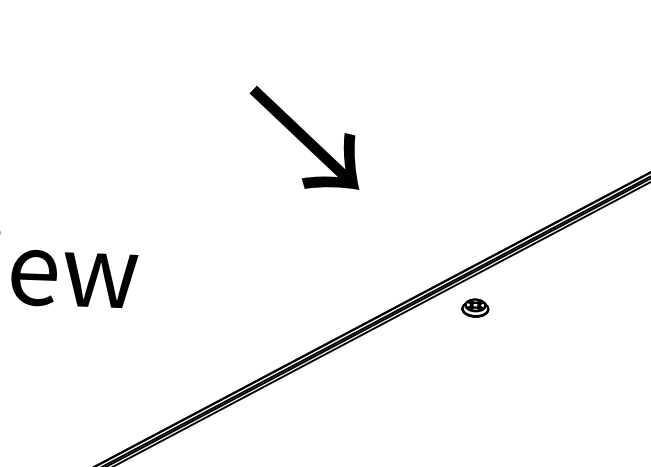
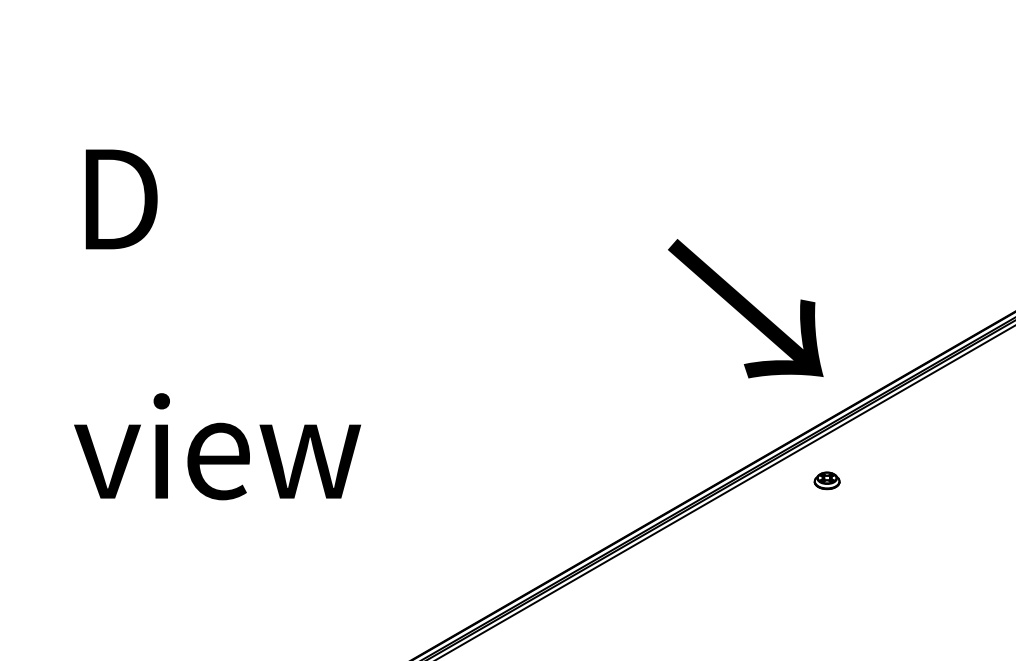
text: (304, 138) -> (745, 308), moved
part: (474, 307) -> (826, 480), size x0.7

